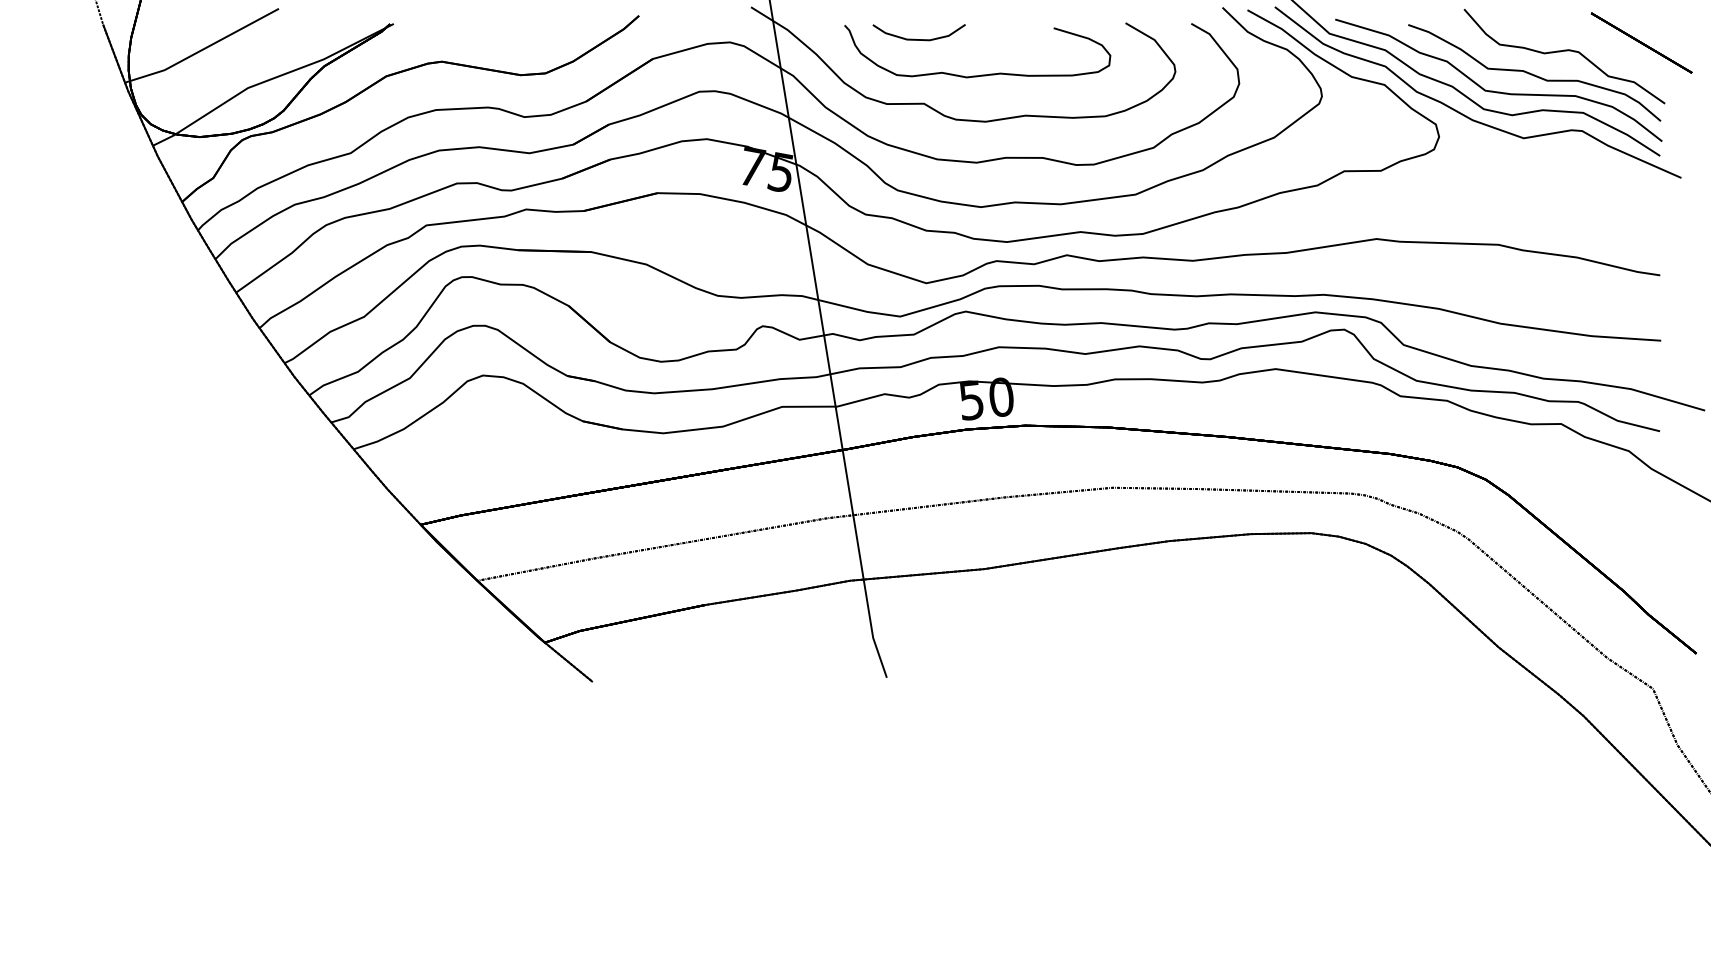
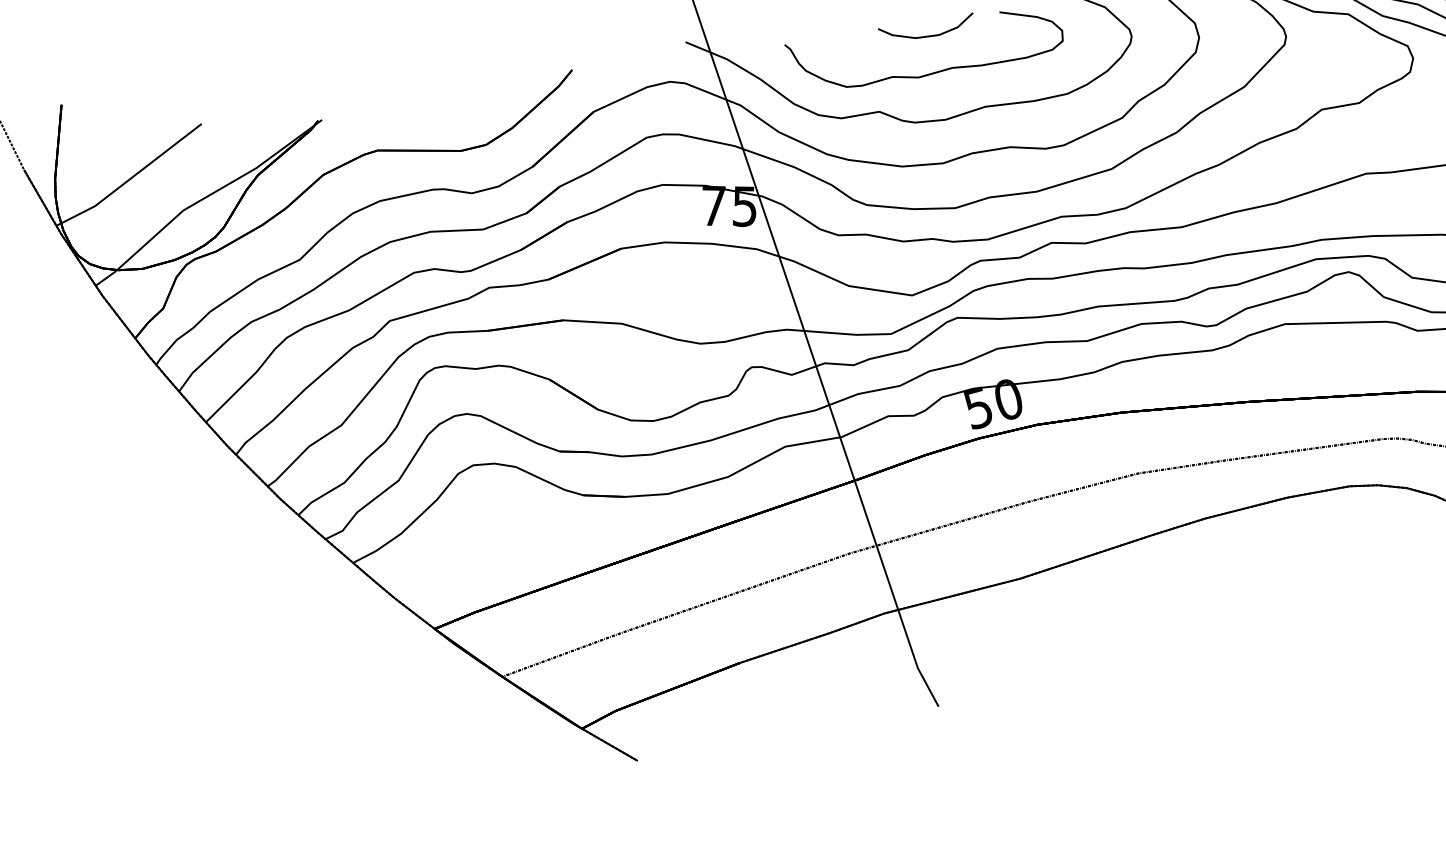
curve: (918, 39) -> (927, 36), moved

